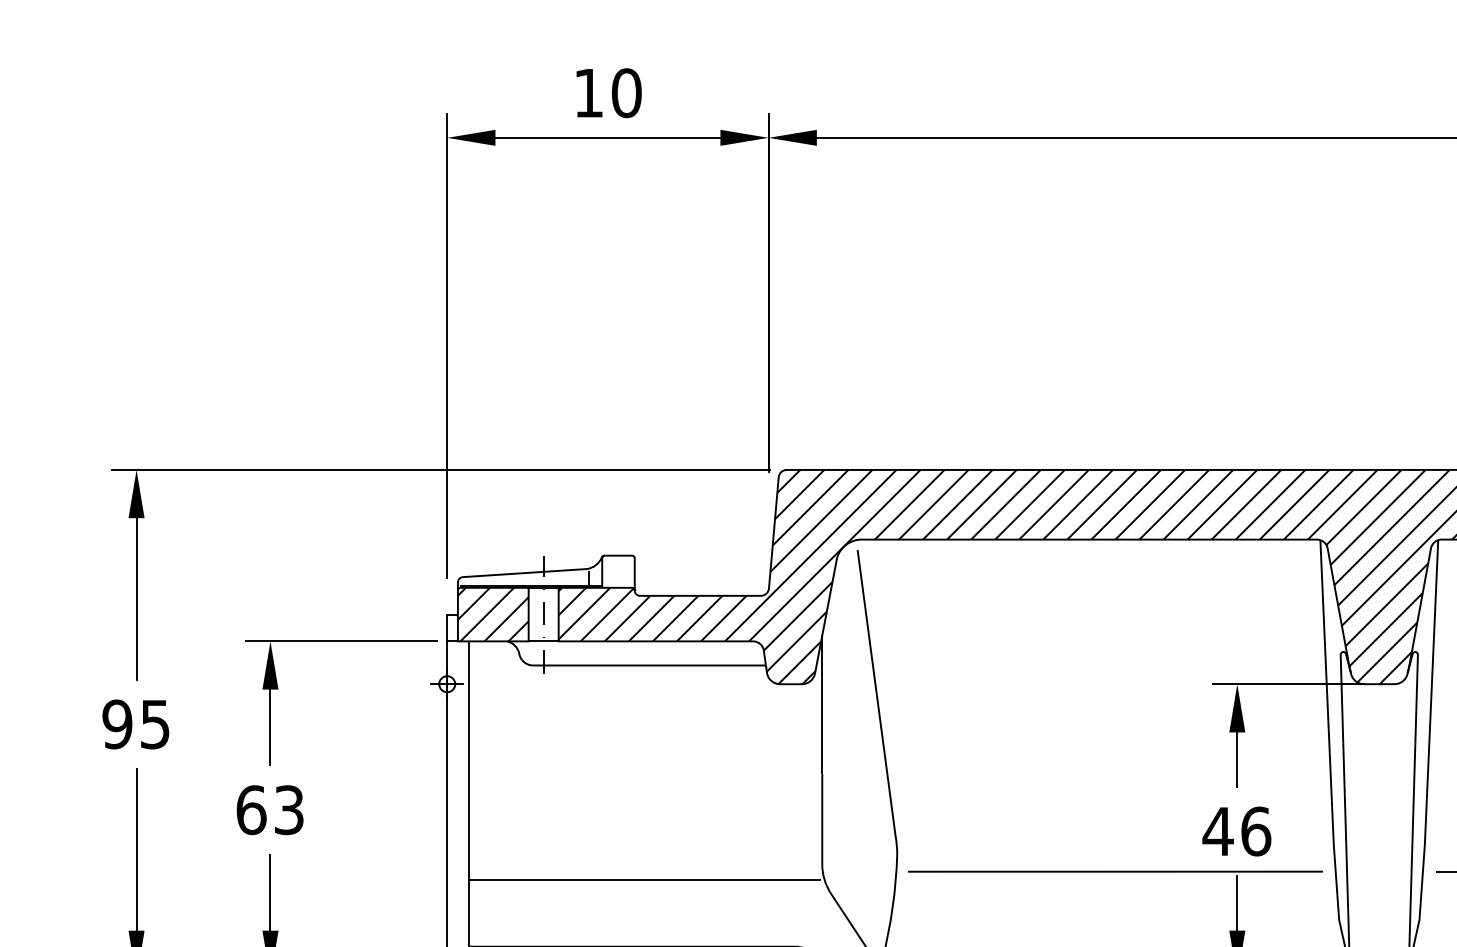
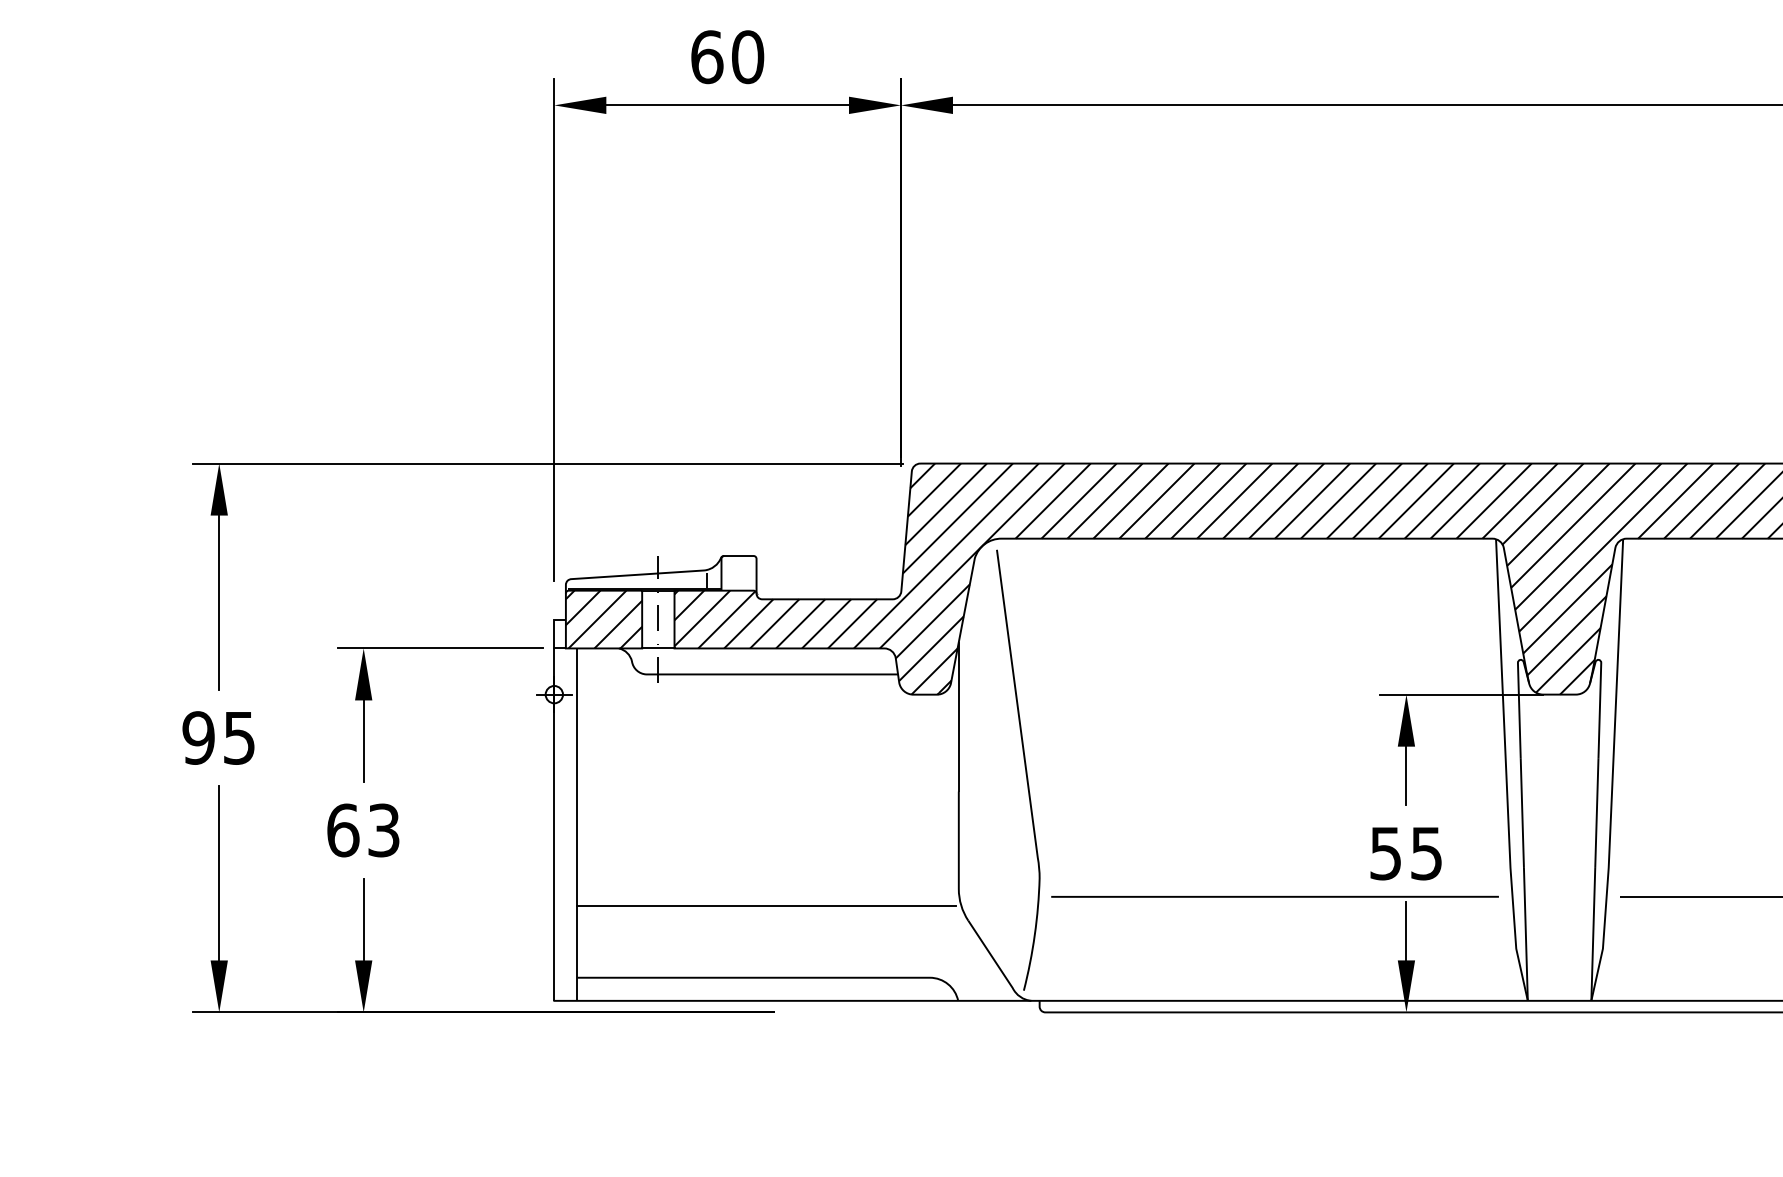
text: (589, 93) -> (707, 57), 10 -> 60
text: (1236, 831) -> (1405, 853), 46 -> 55

